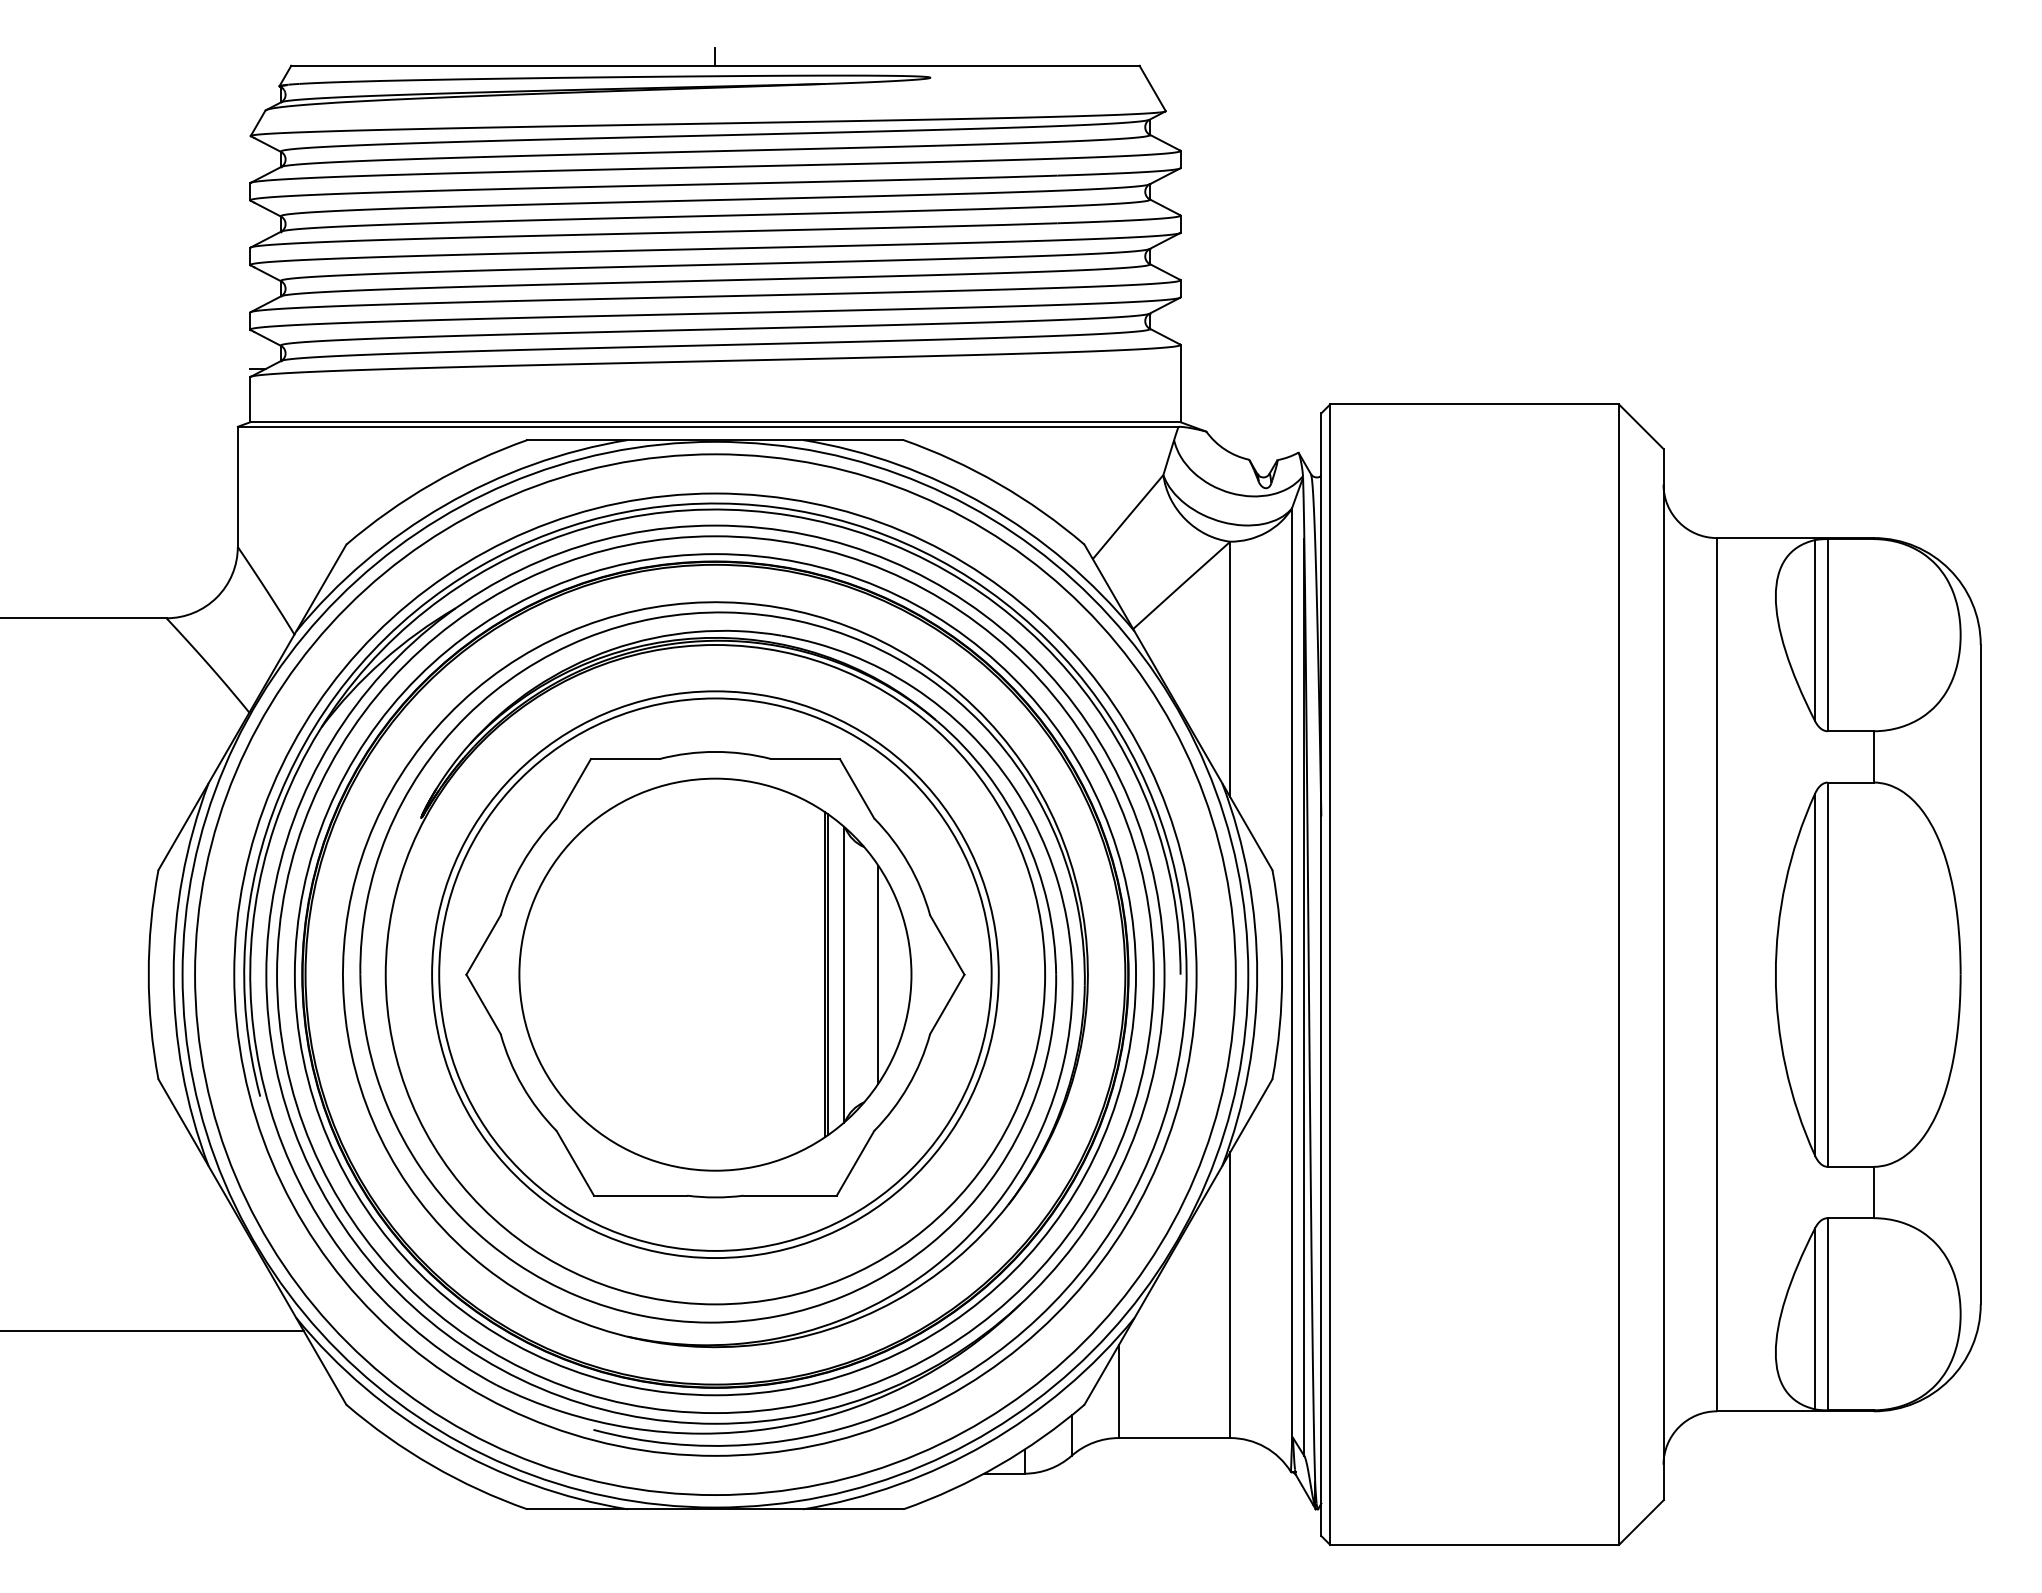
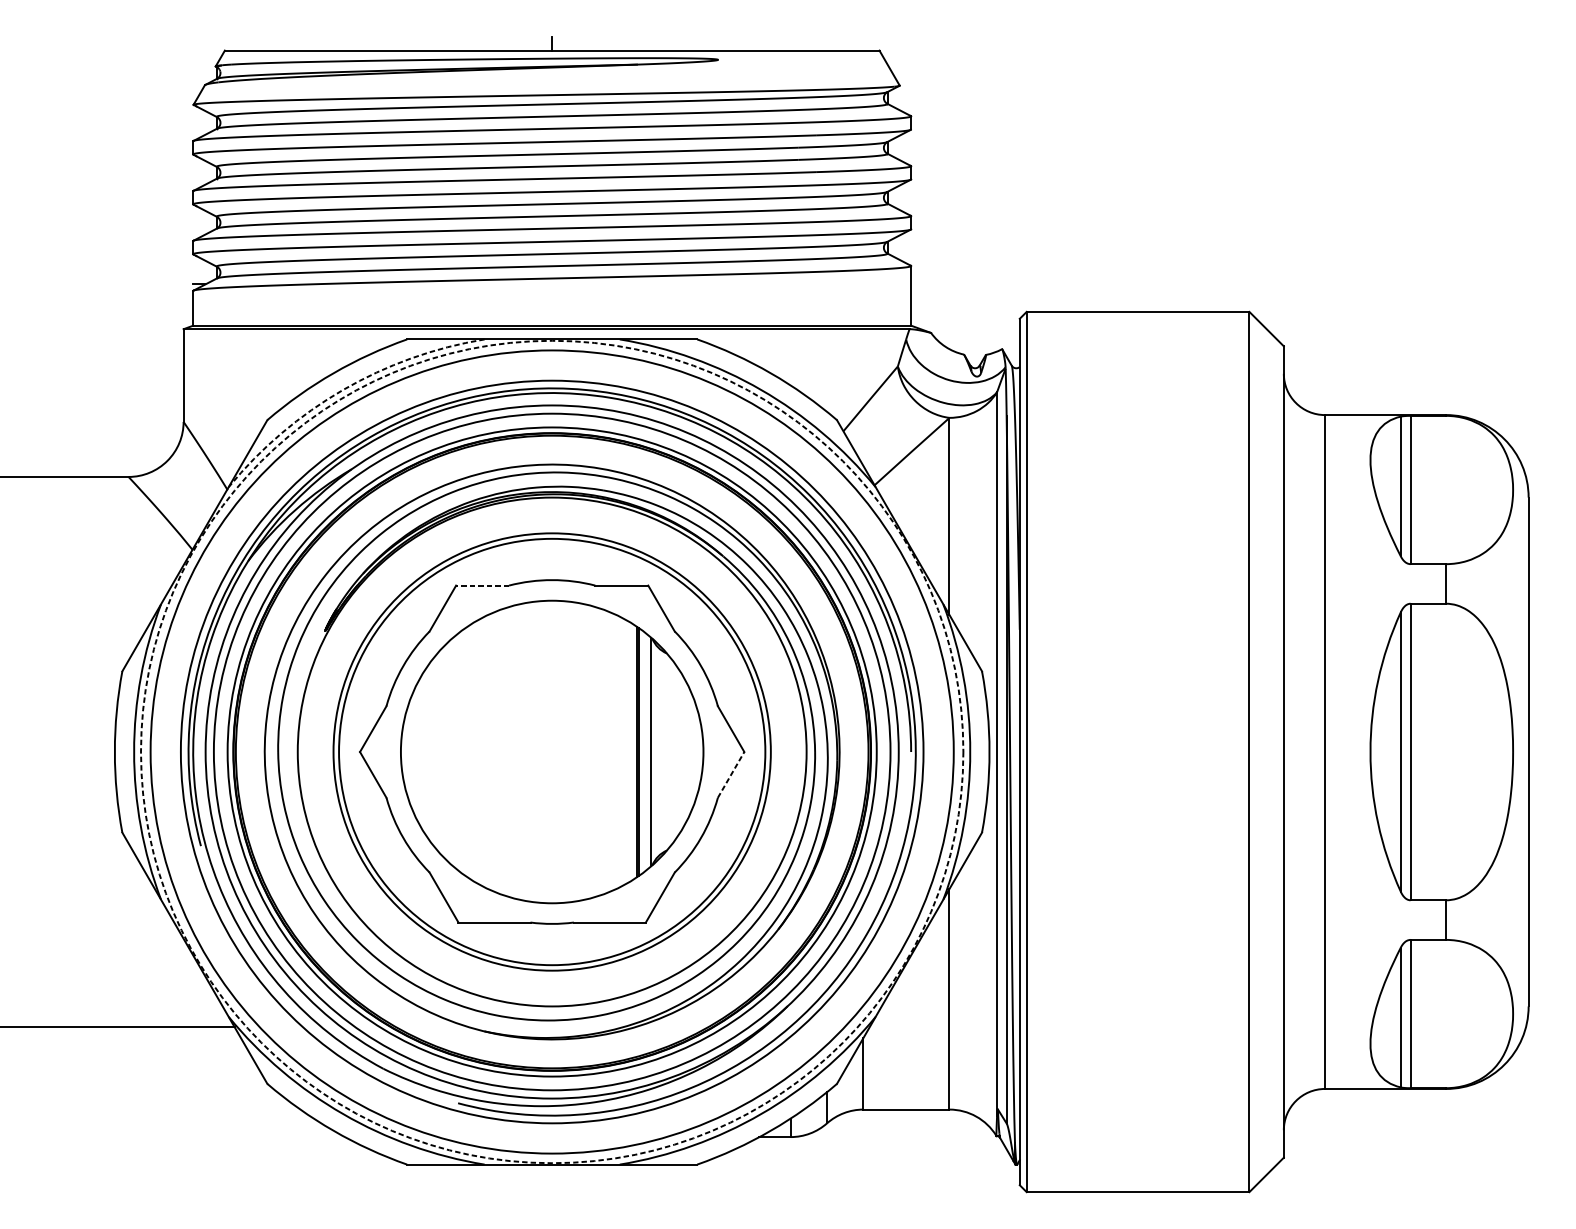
arc: (444, 505) -> (343, 389), solid -> dashed
line: (624, 759) -> (482, 585), solid -> dashed
circle: (715, 974) -> (552, 751), solid -> dashed
line: (878, 974) -> (678, 751), removed
line: (947, 1003) -> (731, 774), solid -> dashed

